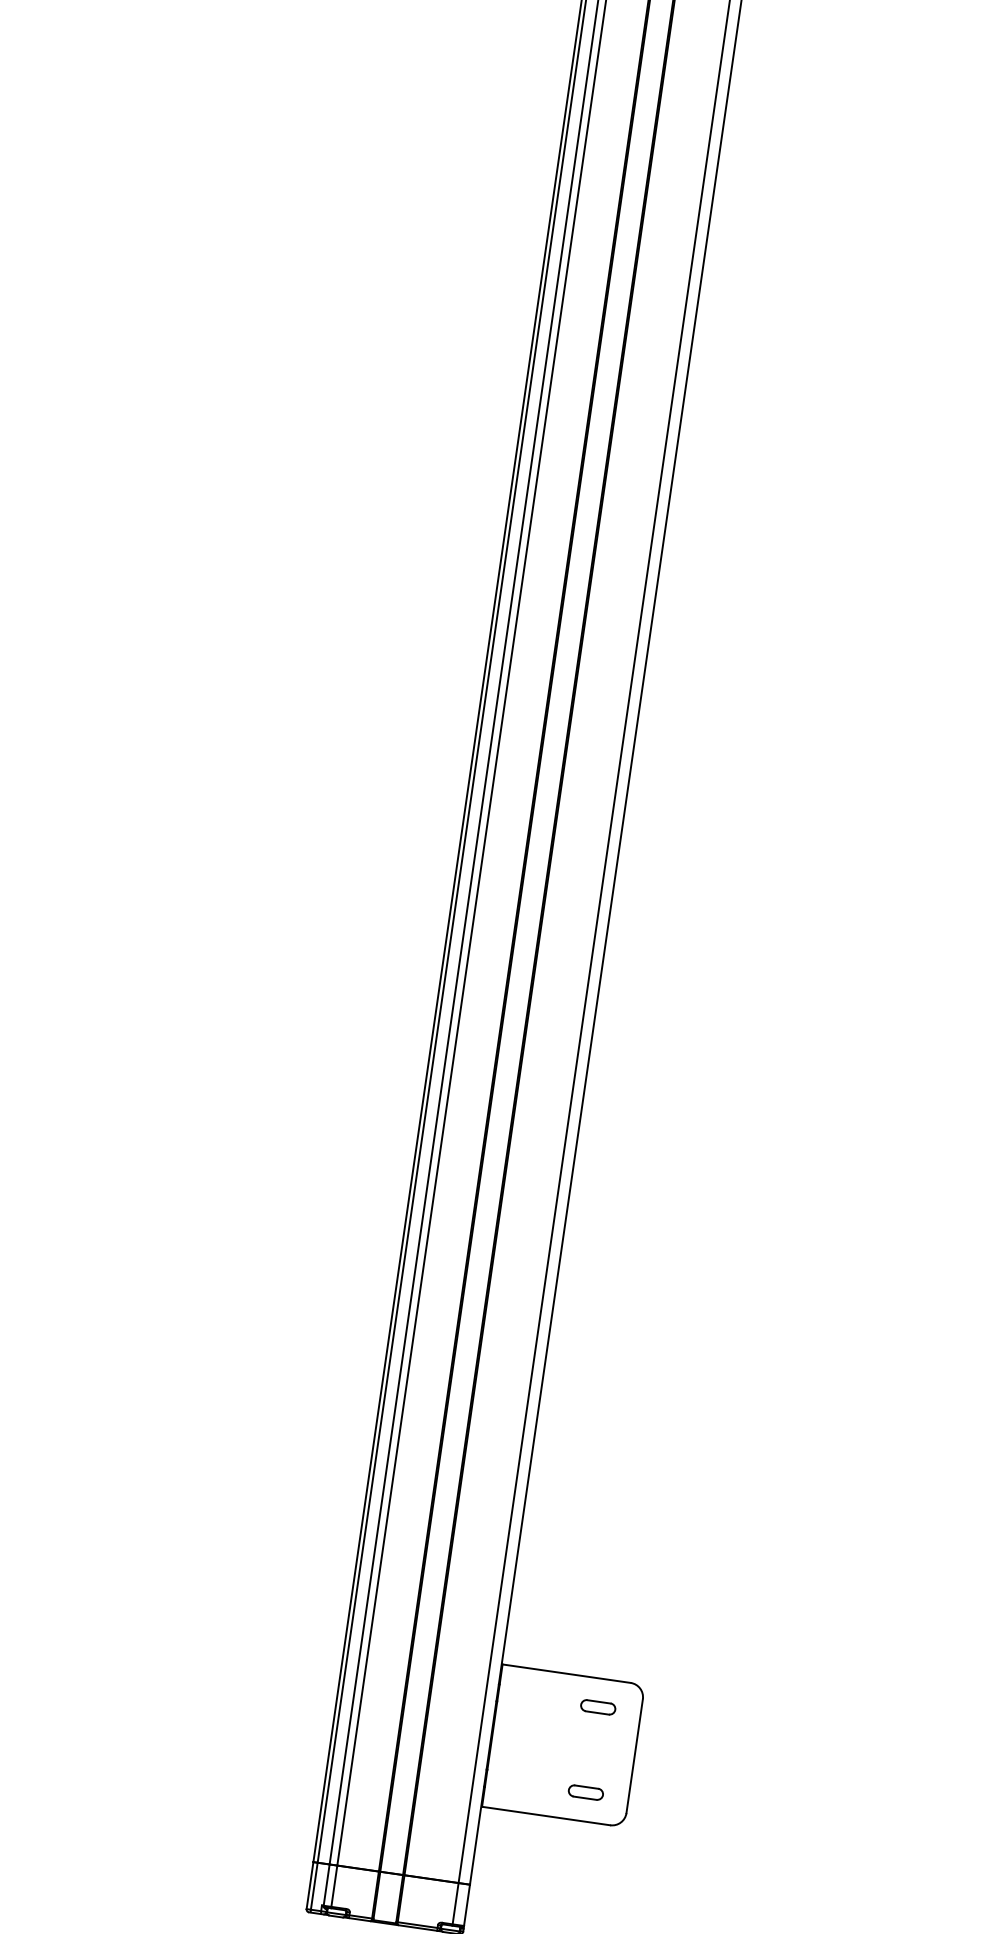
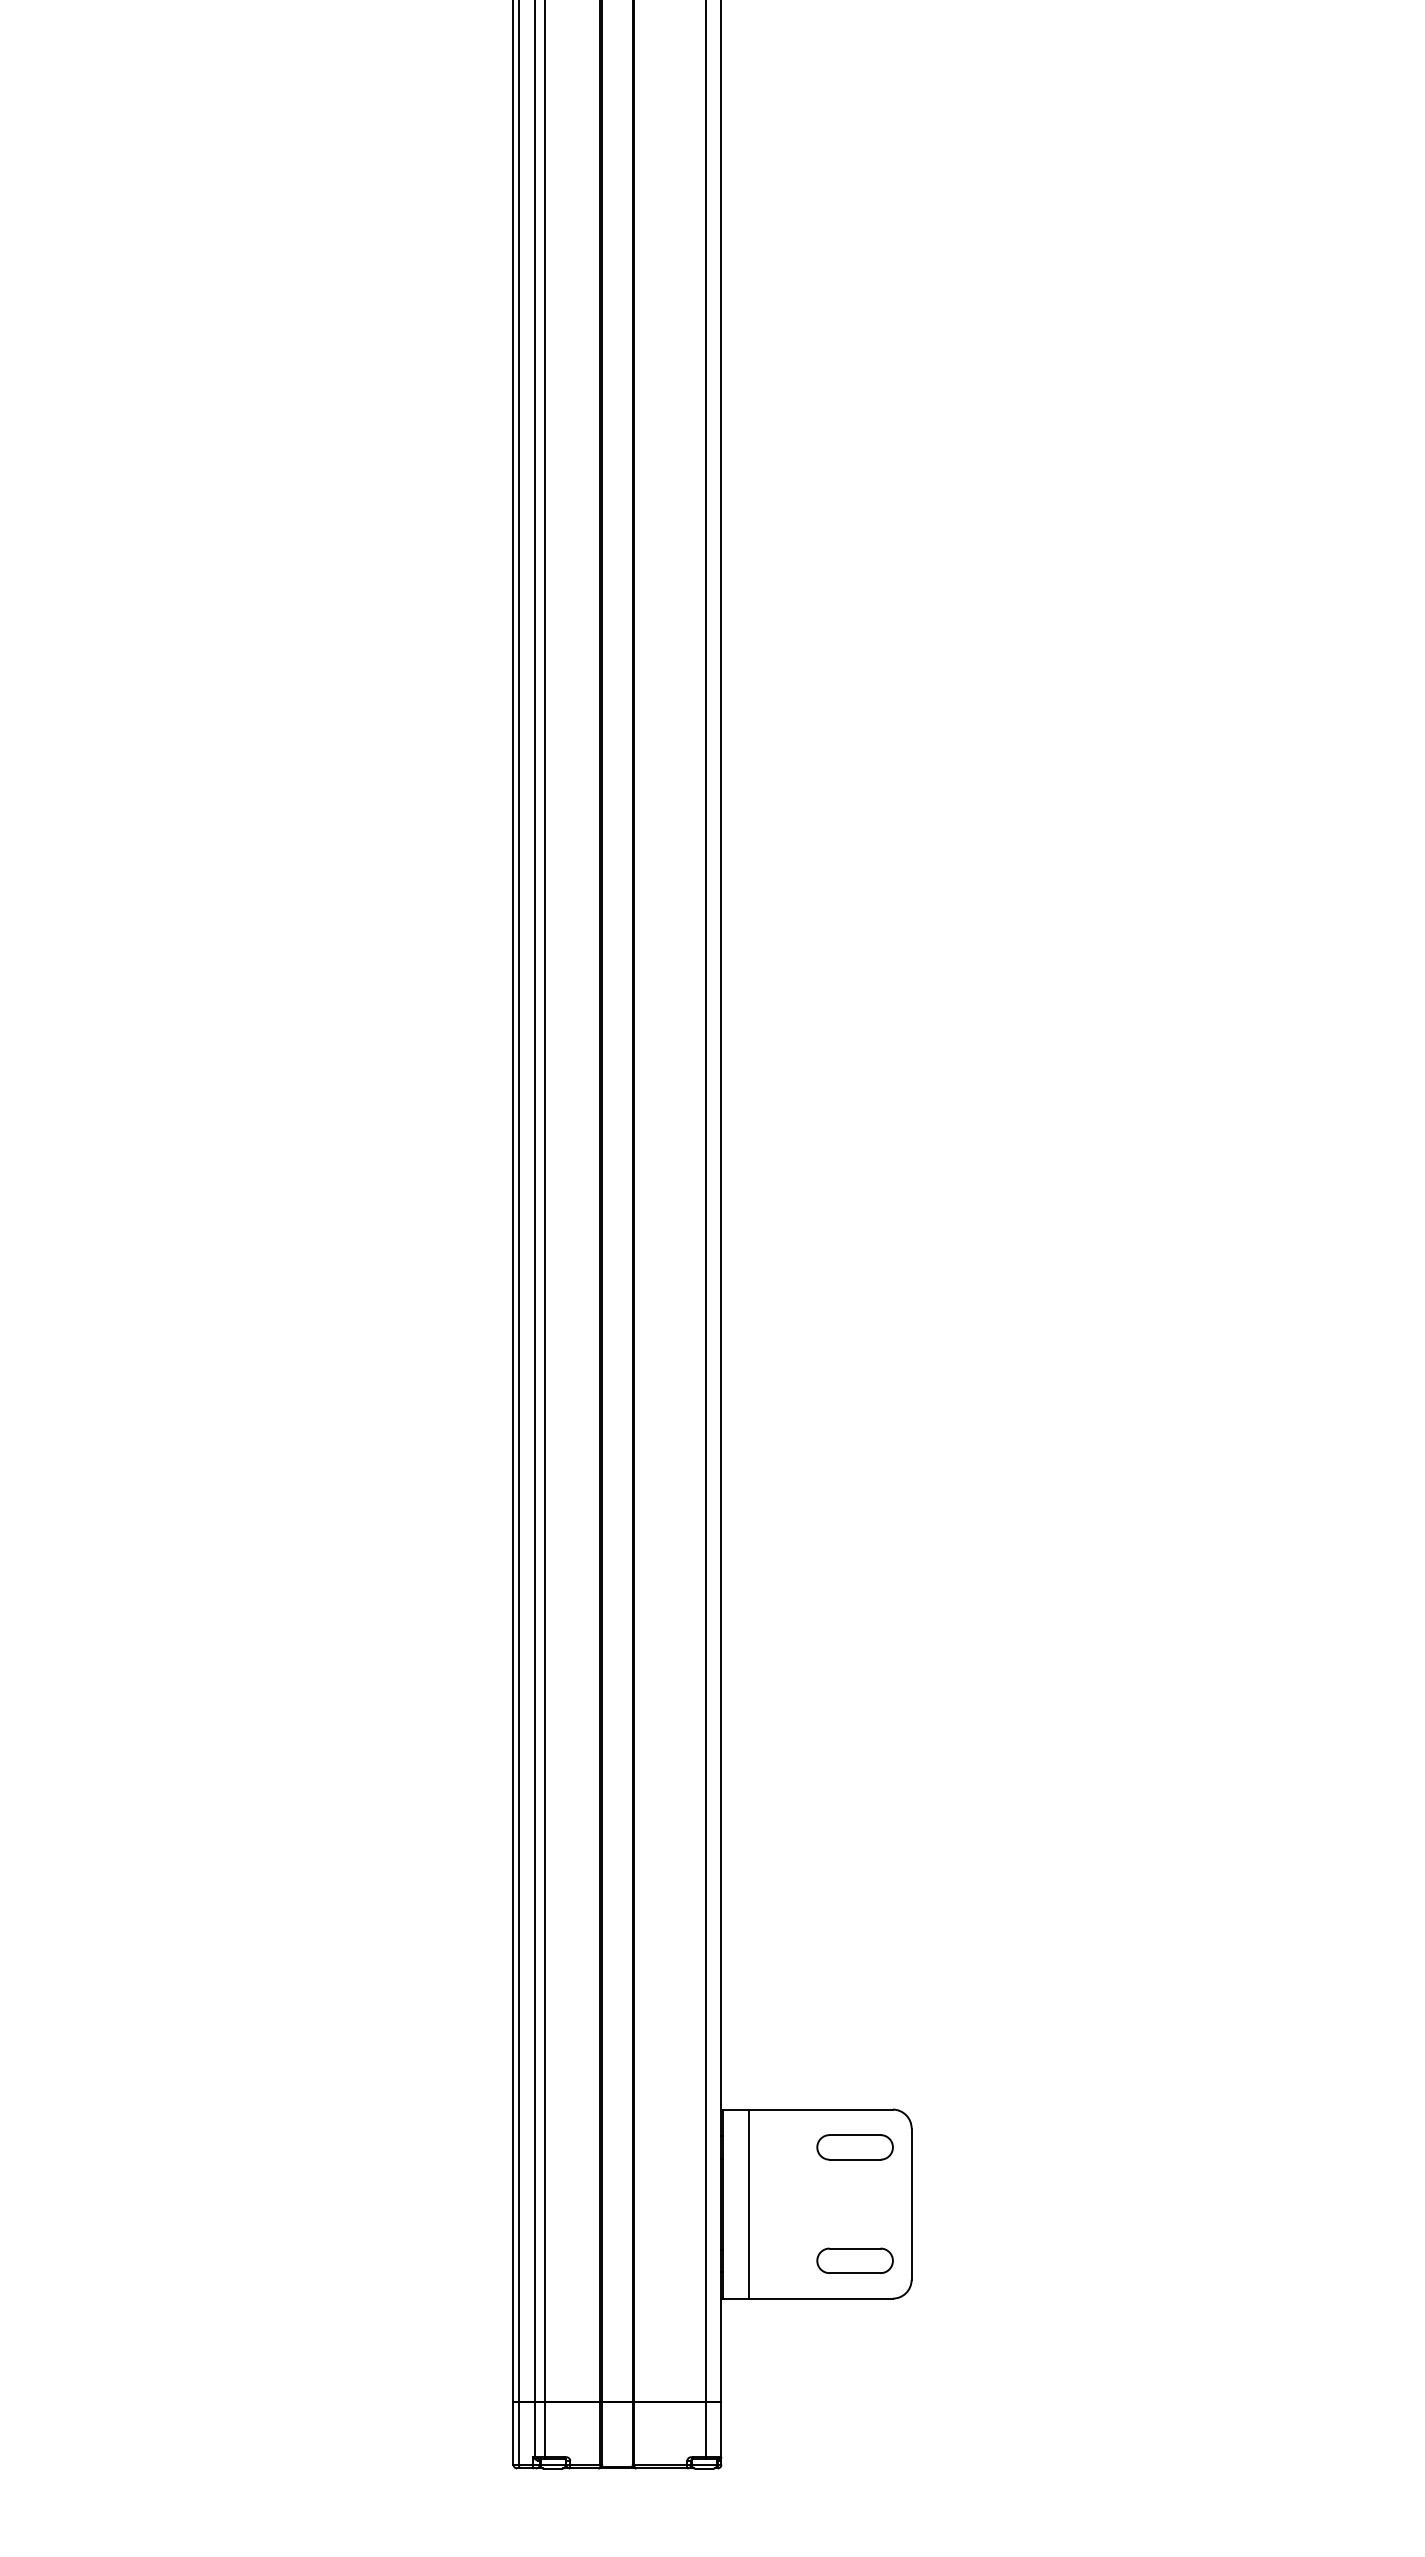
part: (597, 1707) -> (854, 2147), size x1.67
line: (512, 1738) -> (749, 2203), added
part: (585, 1792) -> (854, 2260), size x1.67

